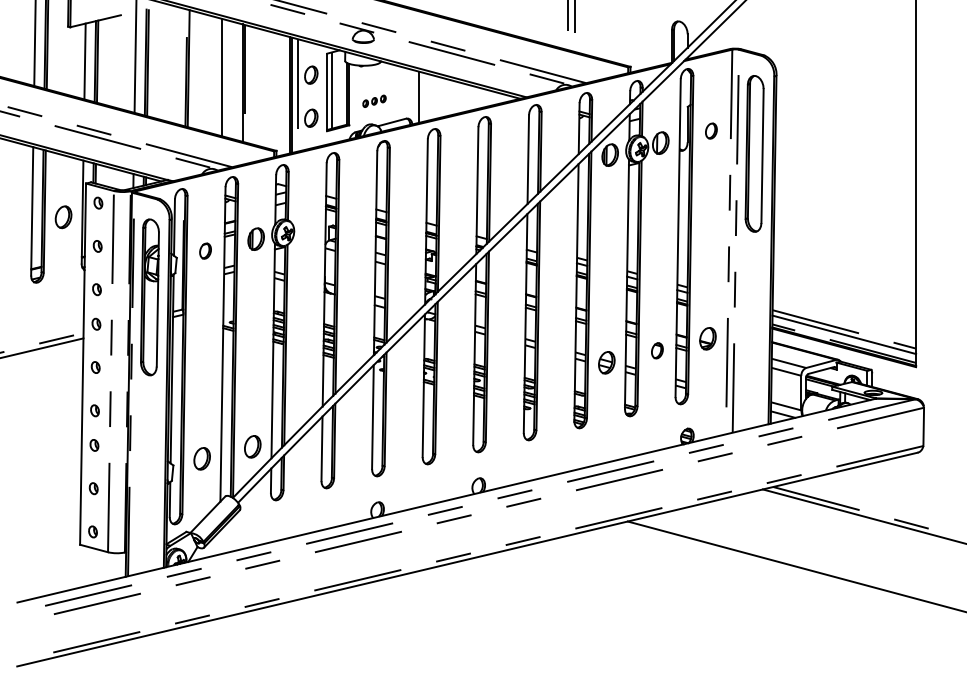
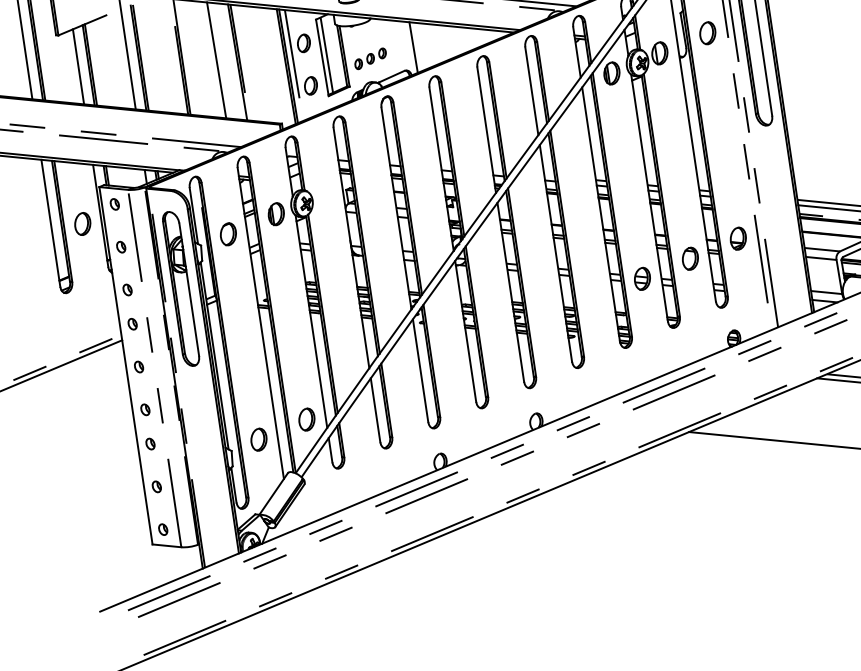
part: (374, 101) -> (370, 59), size x1.43
part: (711, 130) -> (707, 32), size x1.43
part: (205, 250) -> (228, 233), size x1.43
part: (657, 350) -> (690, 258), size x1.43

